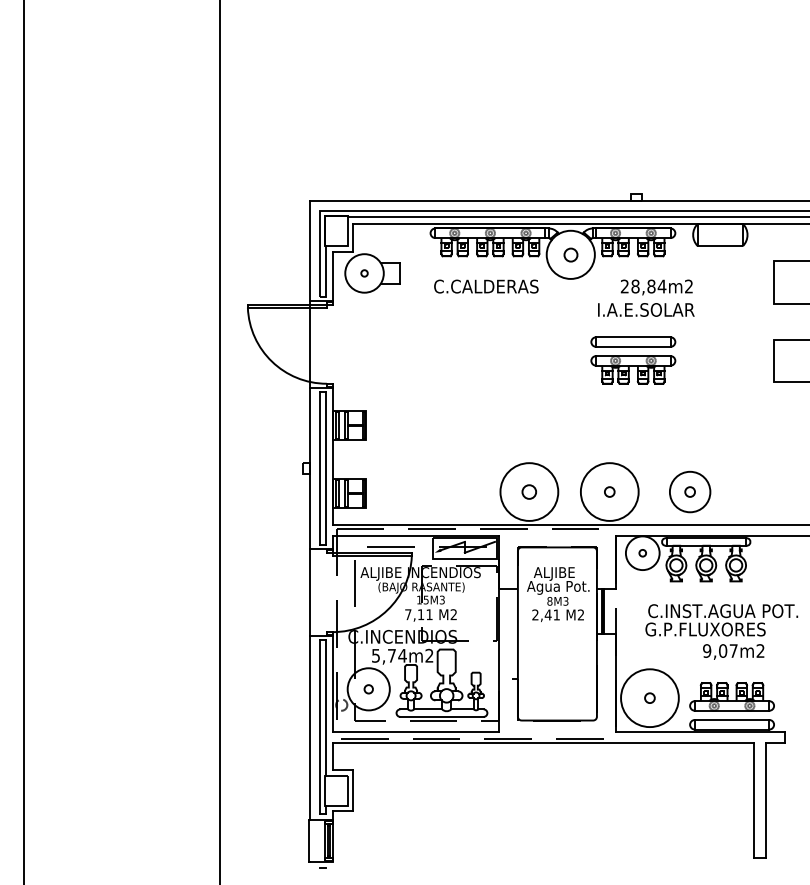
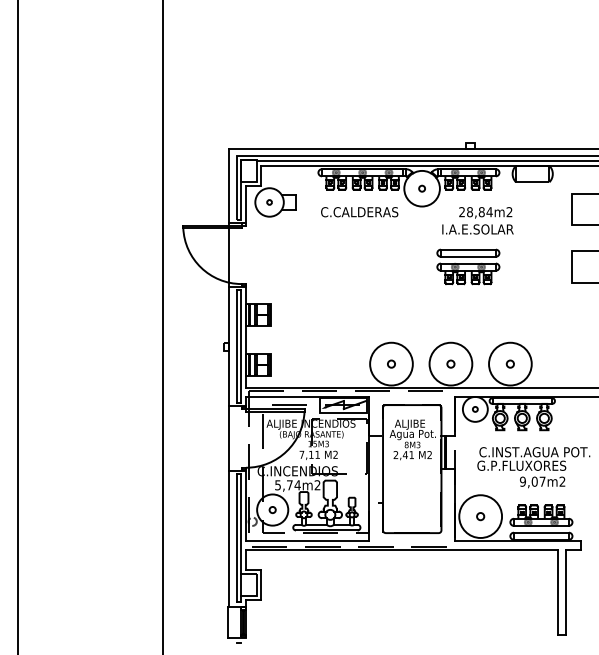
circle: (570, 254) -> (421, 188), size x0.62
circle: (529, 491) -> (391, 363), size x0.71
circle: (690, 491) -> (510, 363), size x1.43

